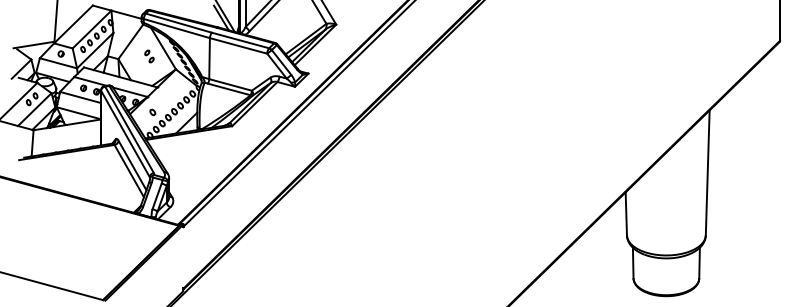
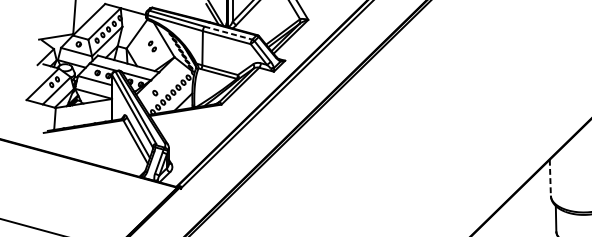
line: (240, 40) -> (228, 33), solid -> dashed
line: (626, 213) -> (550, 177), solid -> dashed

